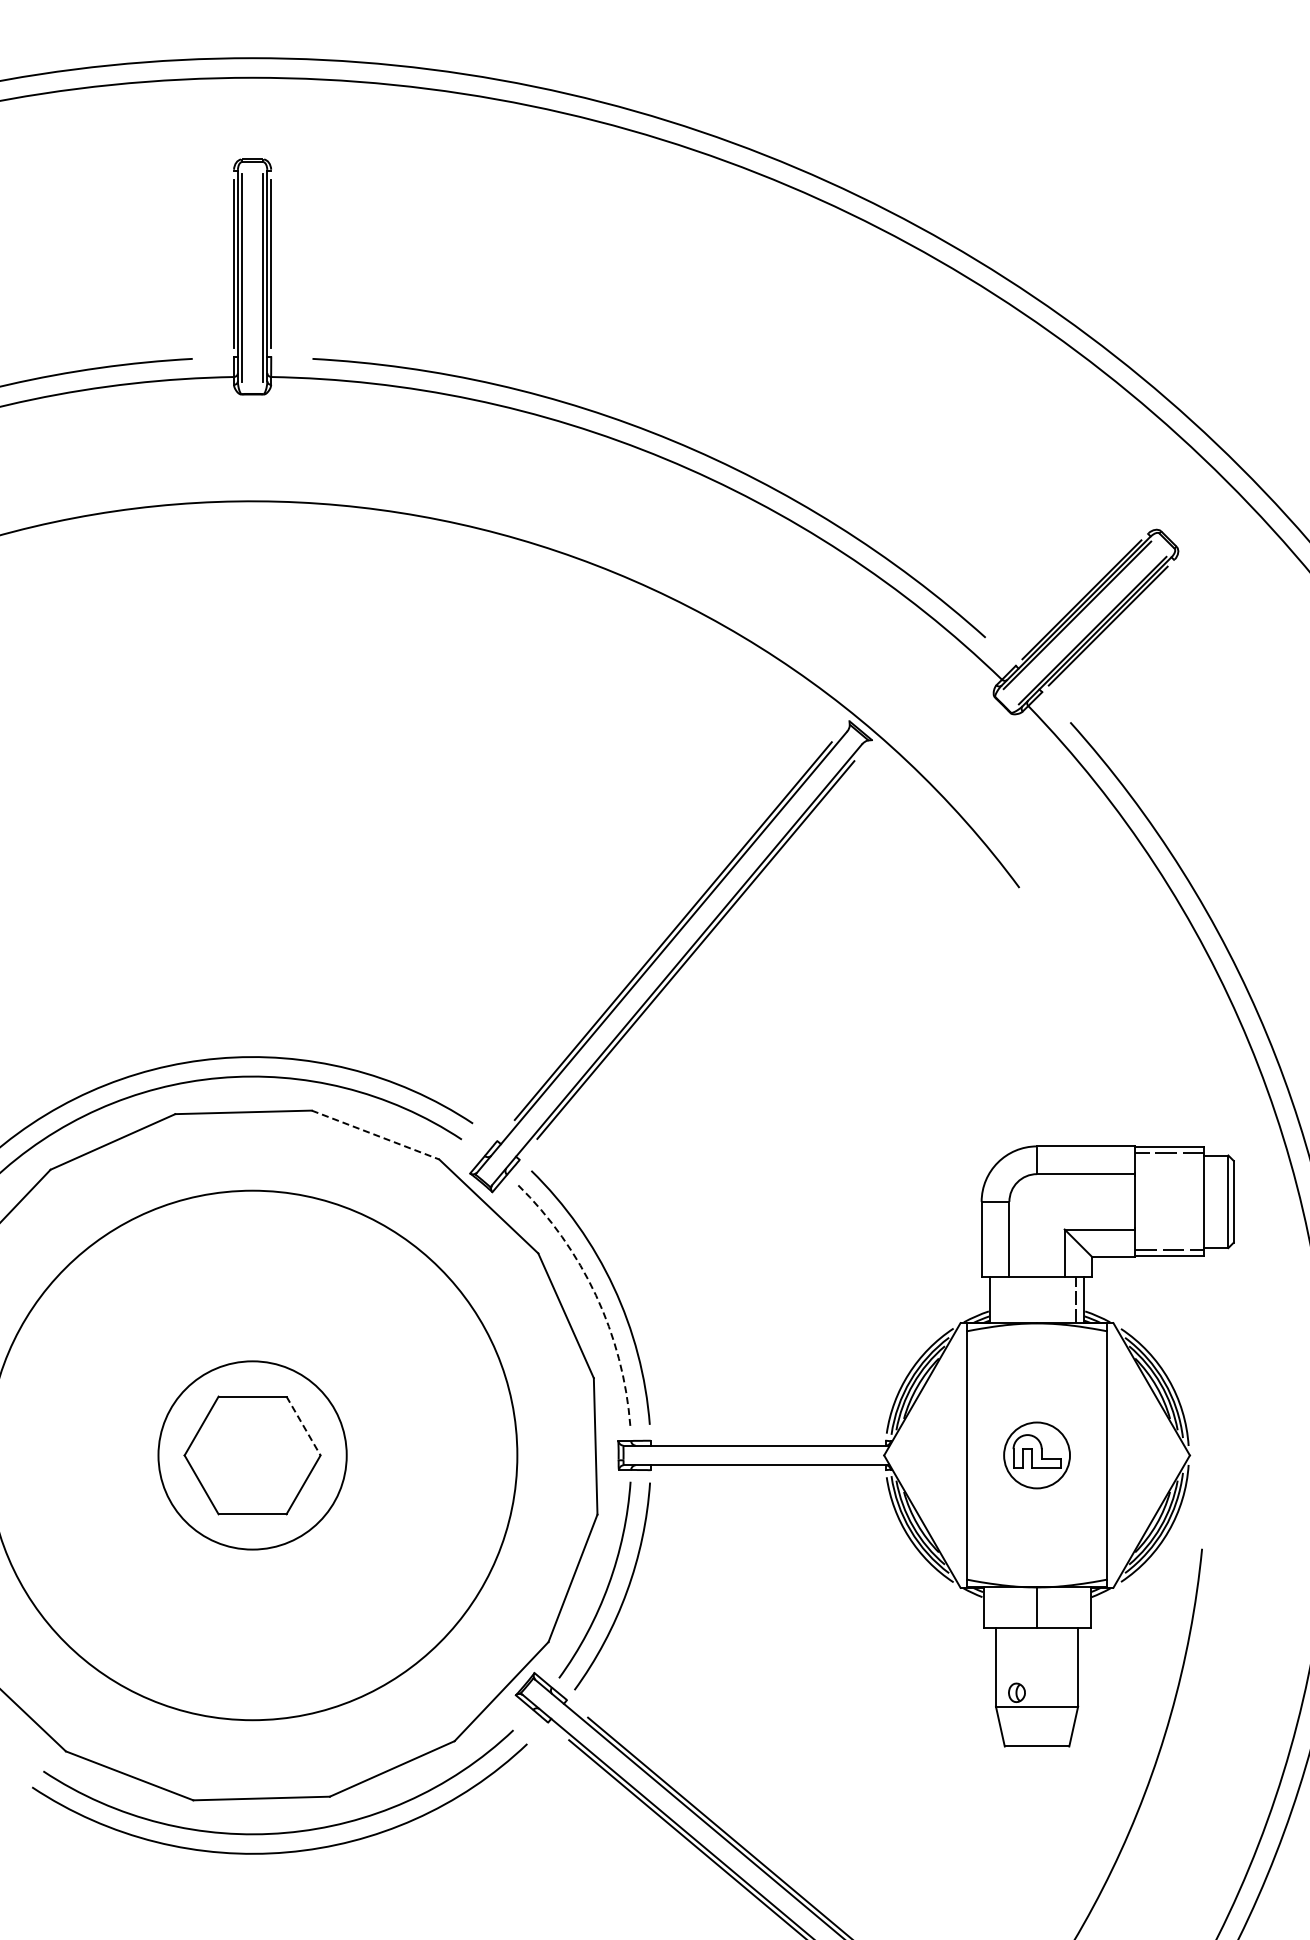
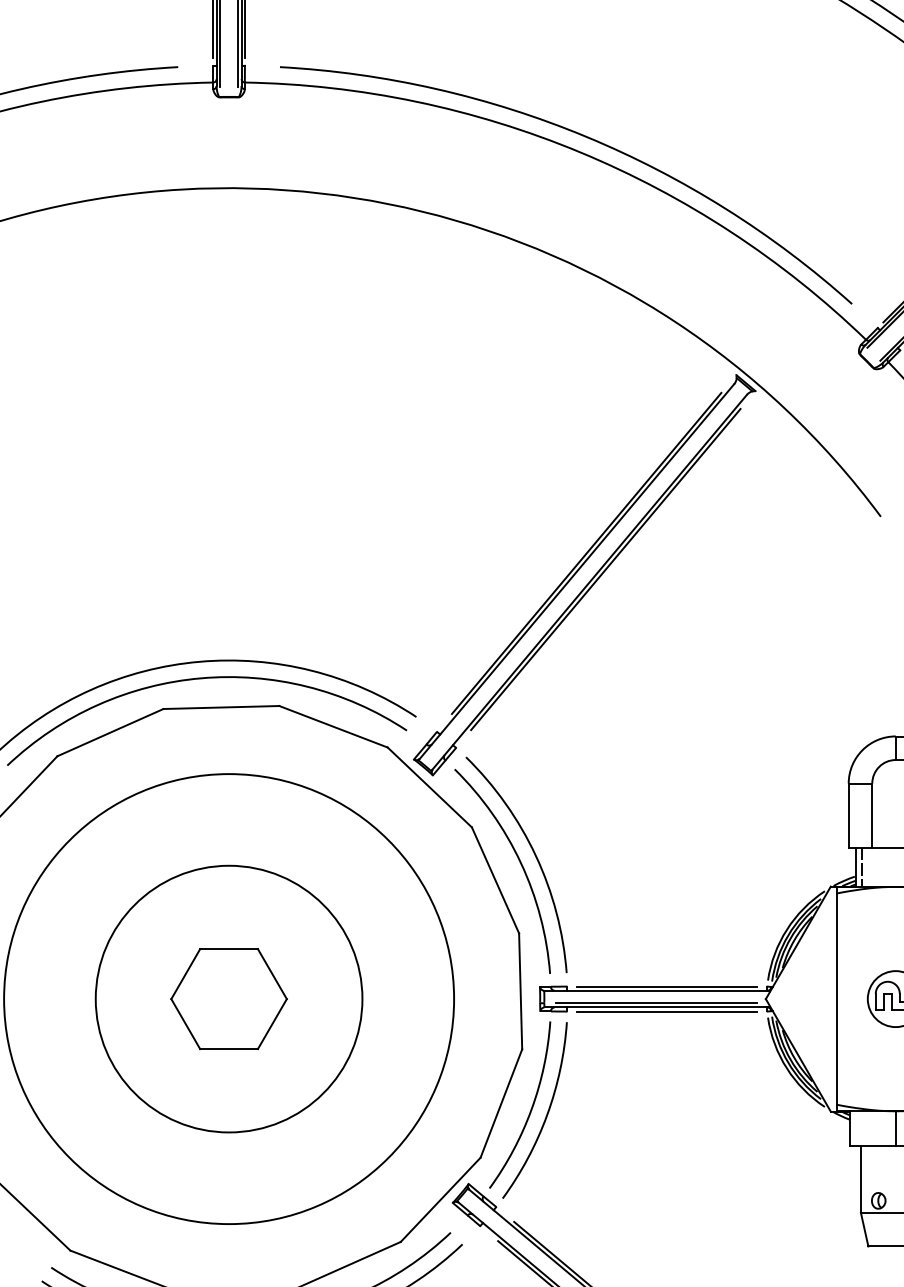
line: (375, 1135) -> (333, 727), dashed -> solid
arc: (596, 1295) -> (521, 863), dashed -> solid
line: (997, 1300) -> (862, 867), added
line: (303, 1426) -> (272, 974), dashed -> solid
line: (768, 1440) -> (667, 986), added
circle: (252, 1455) -> (229, 999), size x1.67
line: (754, 1460) -> (655, 1003), added
line: (768, 1470) -> (667, 1011), added

